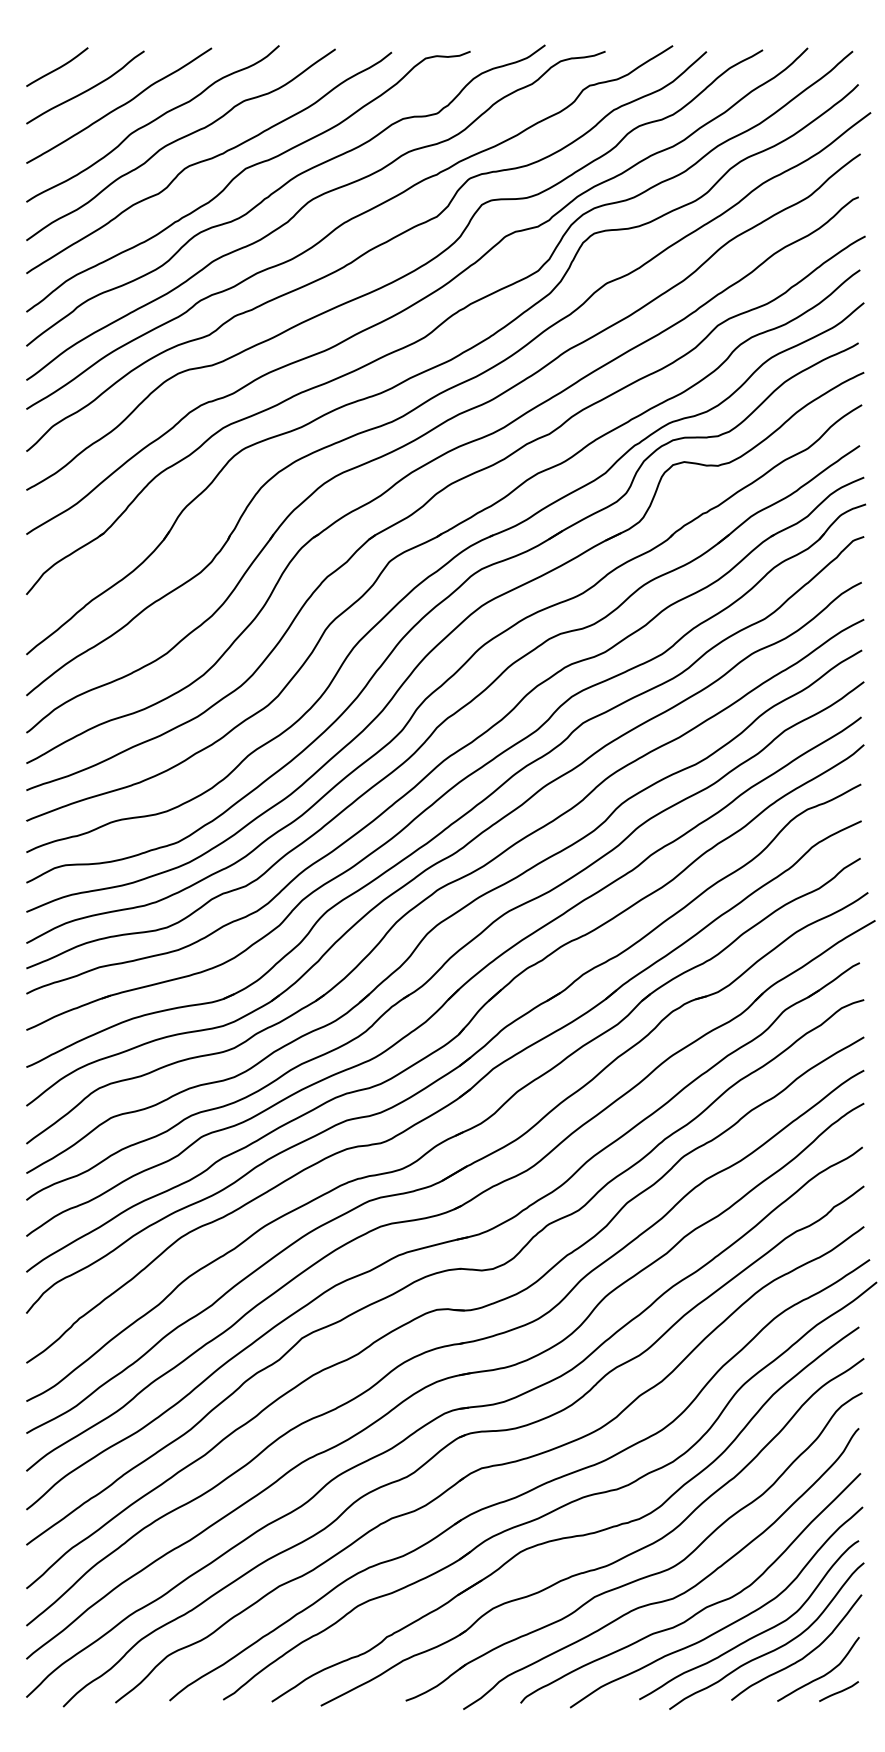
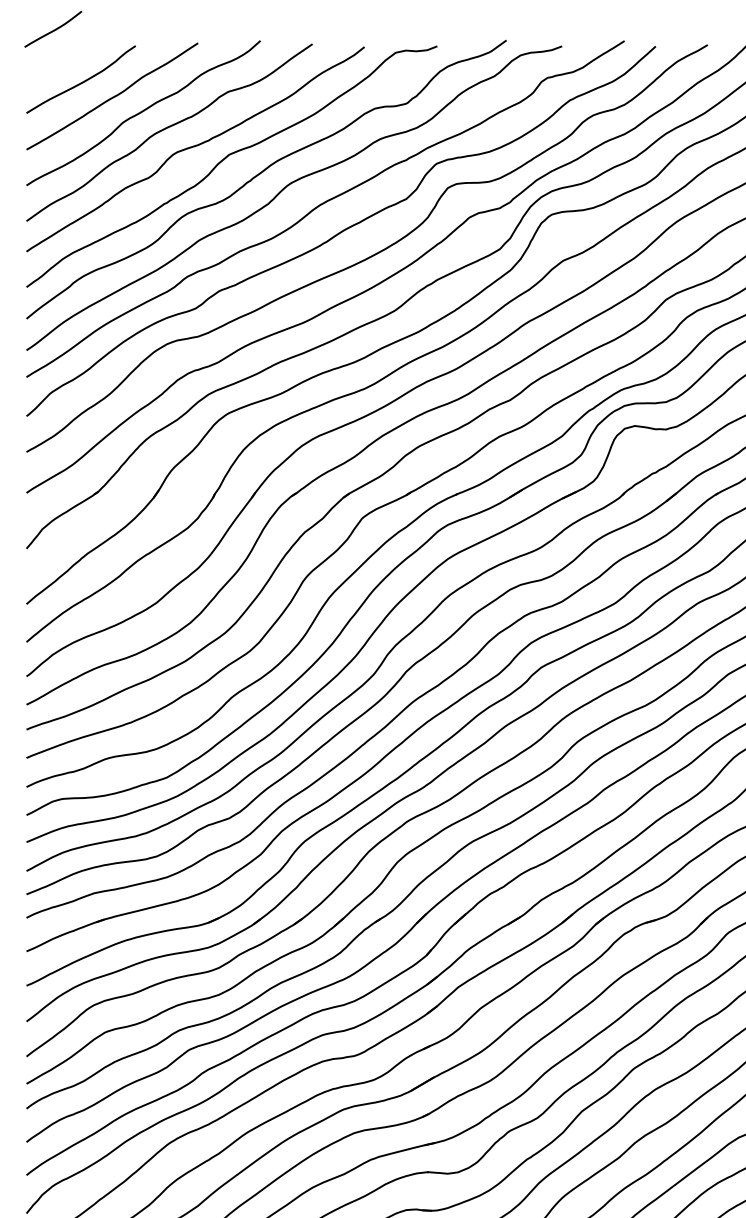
curve: (57, 67) -> (53, 29), moved

